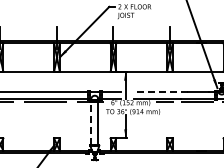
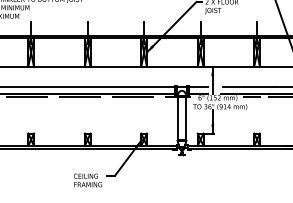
line: (162, 91) -> (249, 86), dashed -> solid
line: (91, 123) -> (178, 118), dashed -> solid

